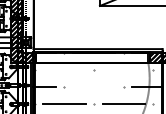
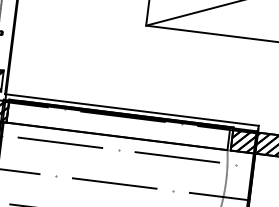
line: (64, 69) -> (60, 141), added
line: (123, 69) -> (176, 156), added
line: (93, 86) -> (113, 182), added

